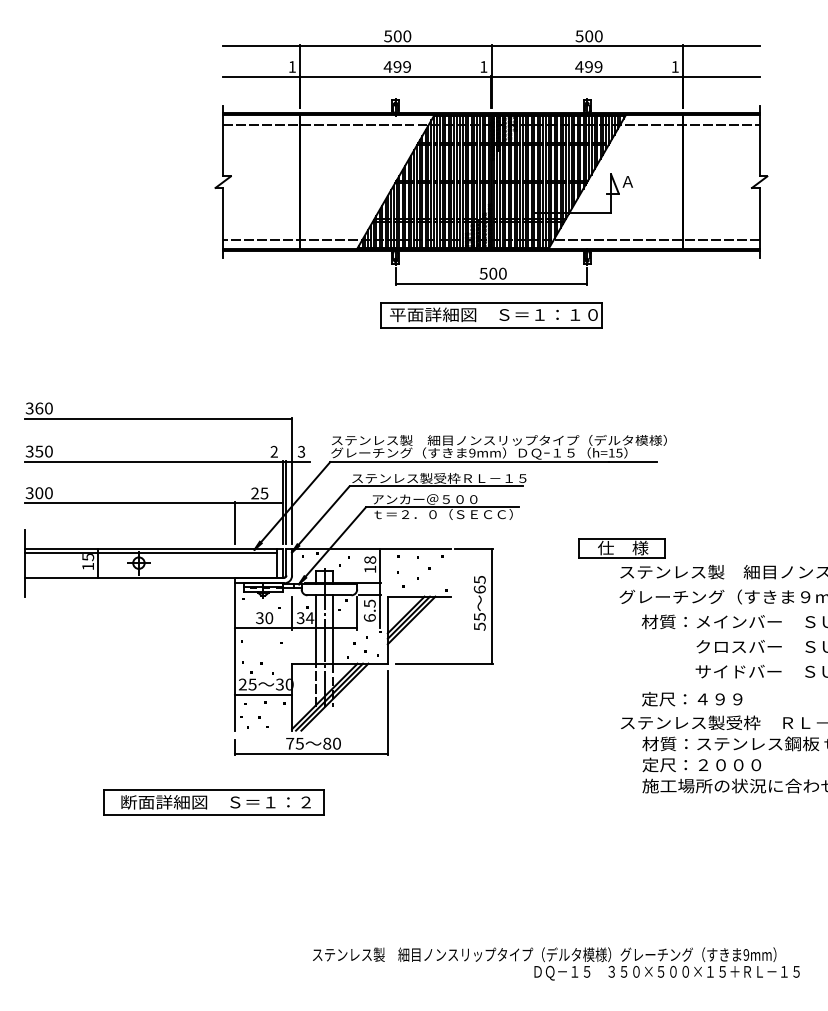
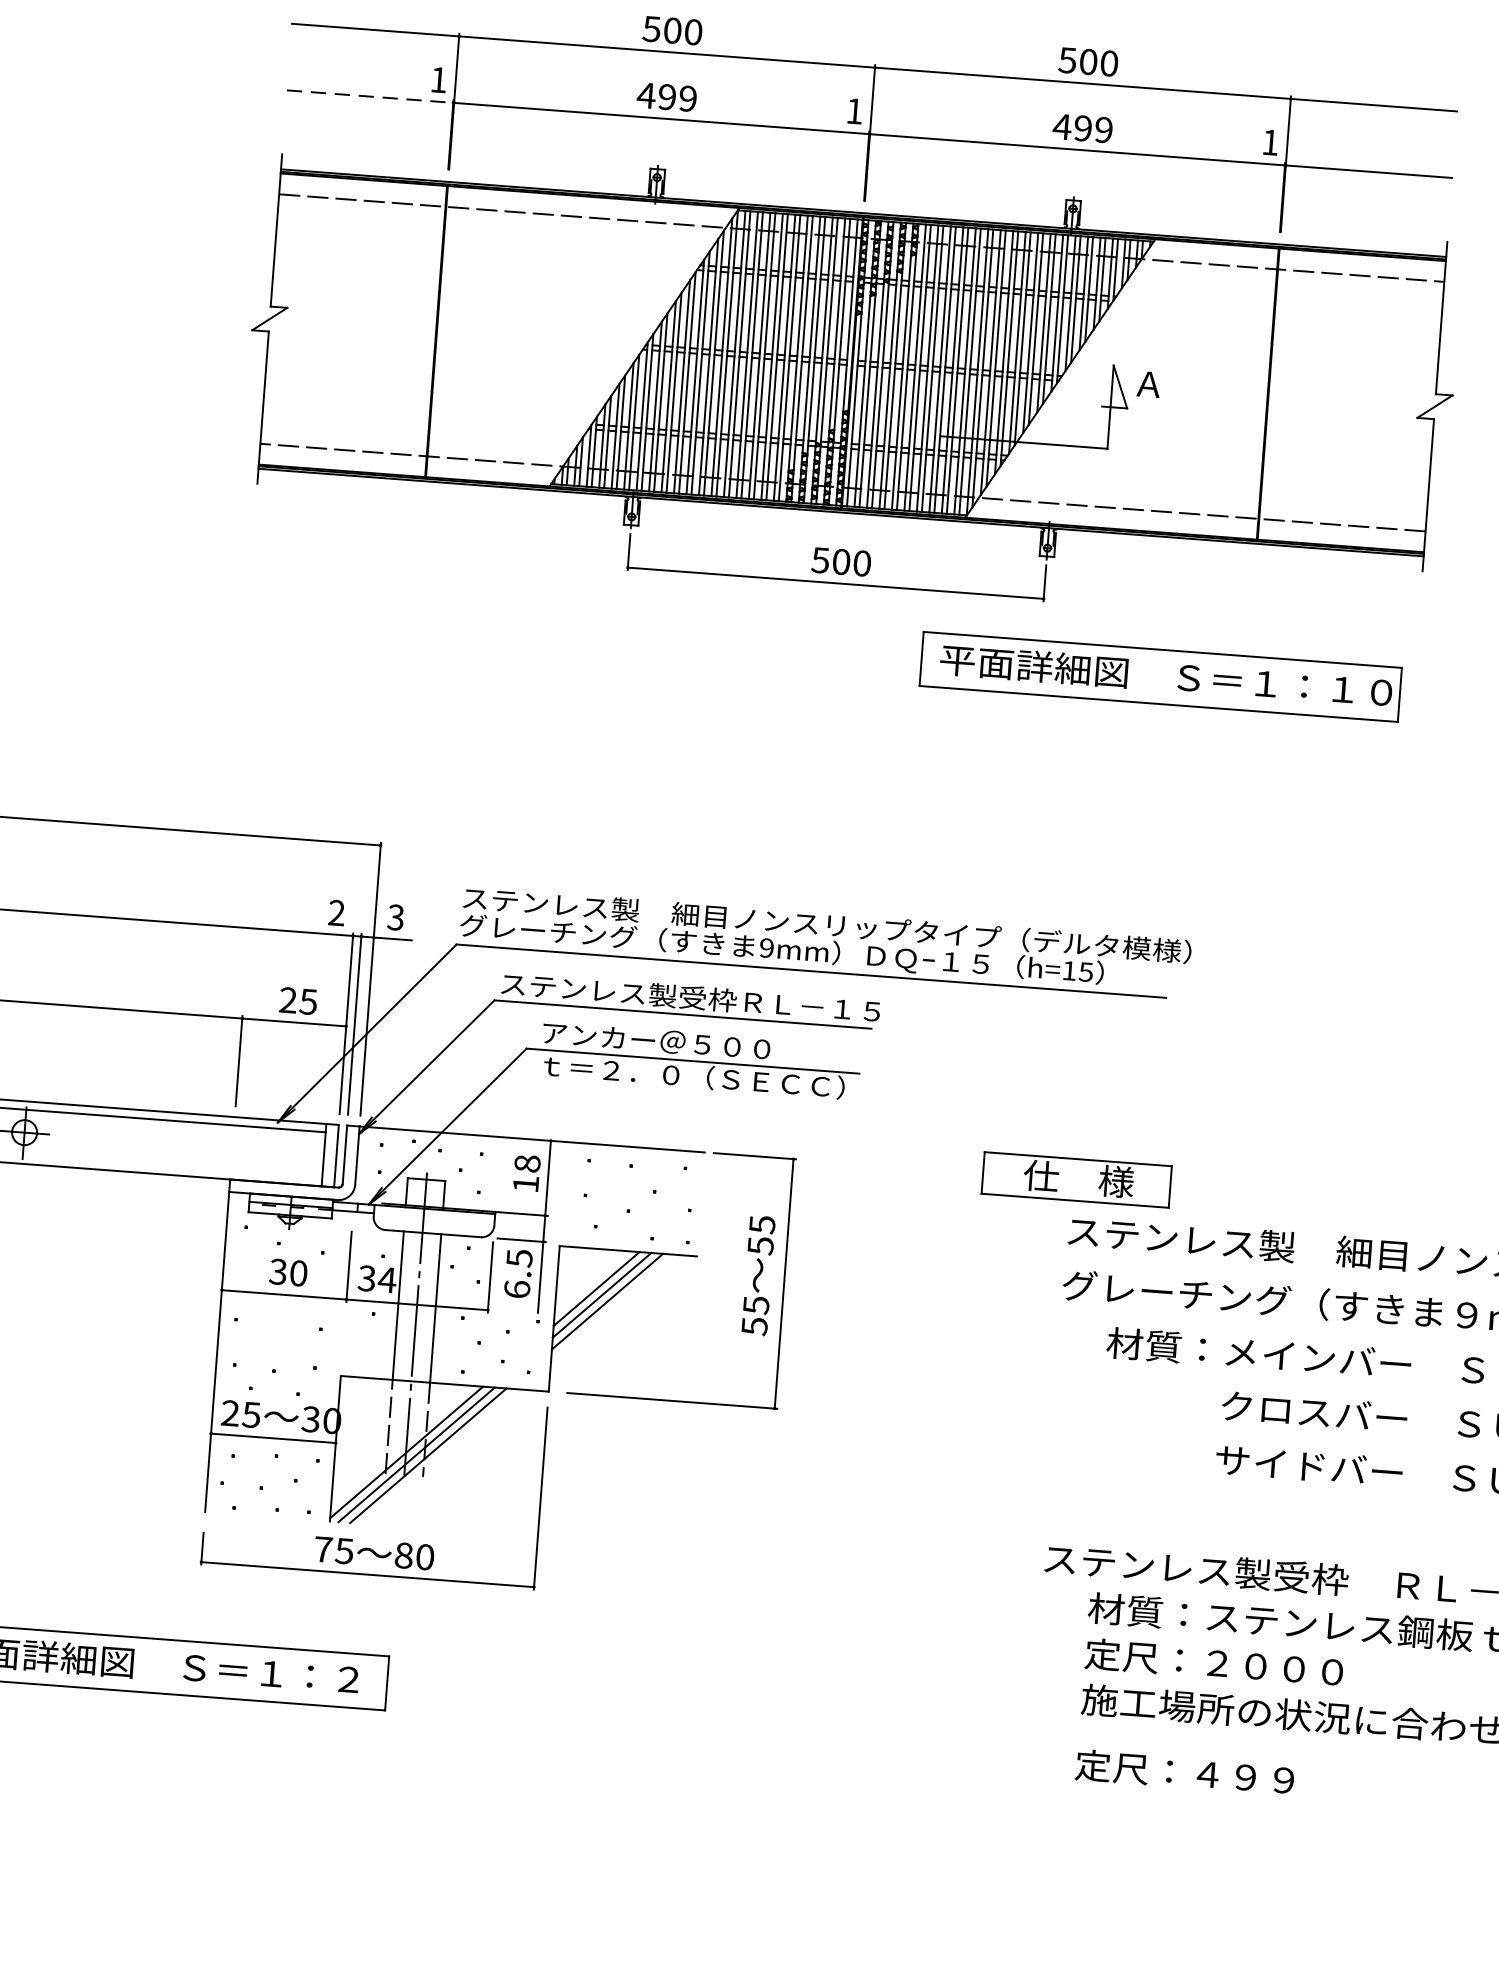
line: (262, 76) -> (372, 95), solid -> dashed
part: (491, 315) -> (1160, 677), moved
text: (479, 589) -> (759, 1245), 65 -> 55
text: (692, 699) -> (1185, 1773), moved

